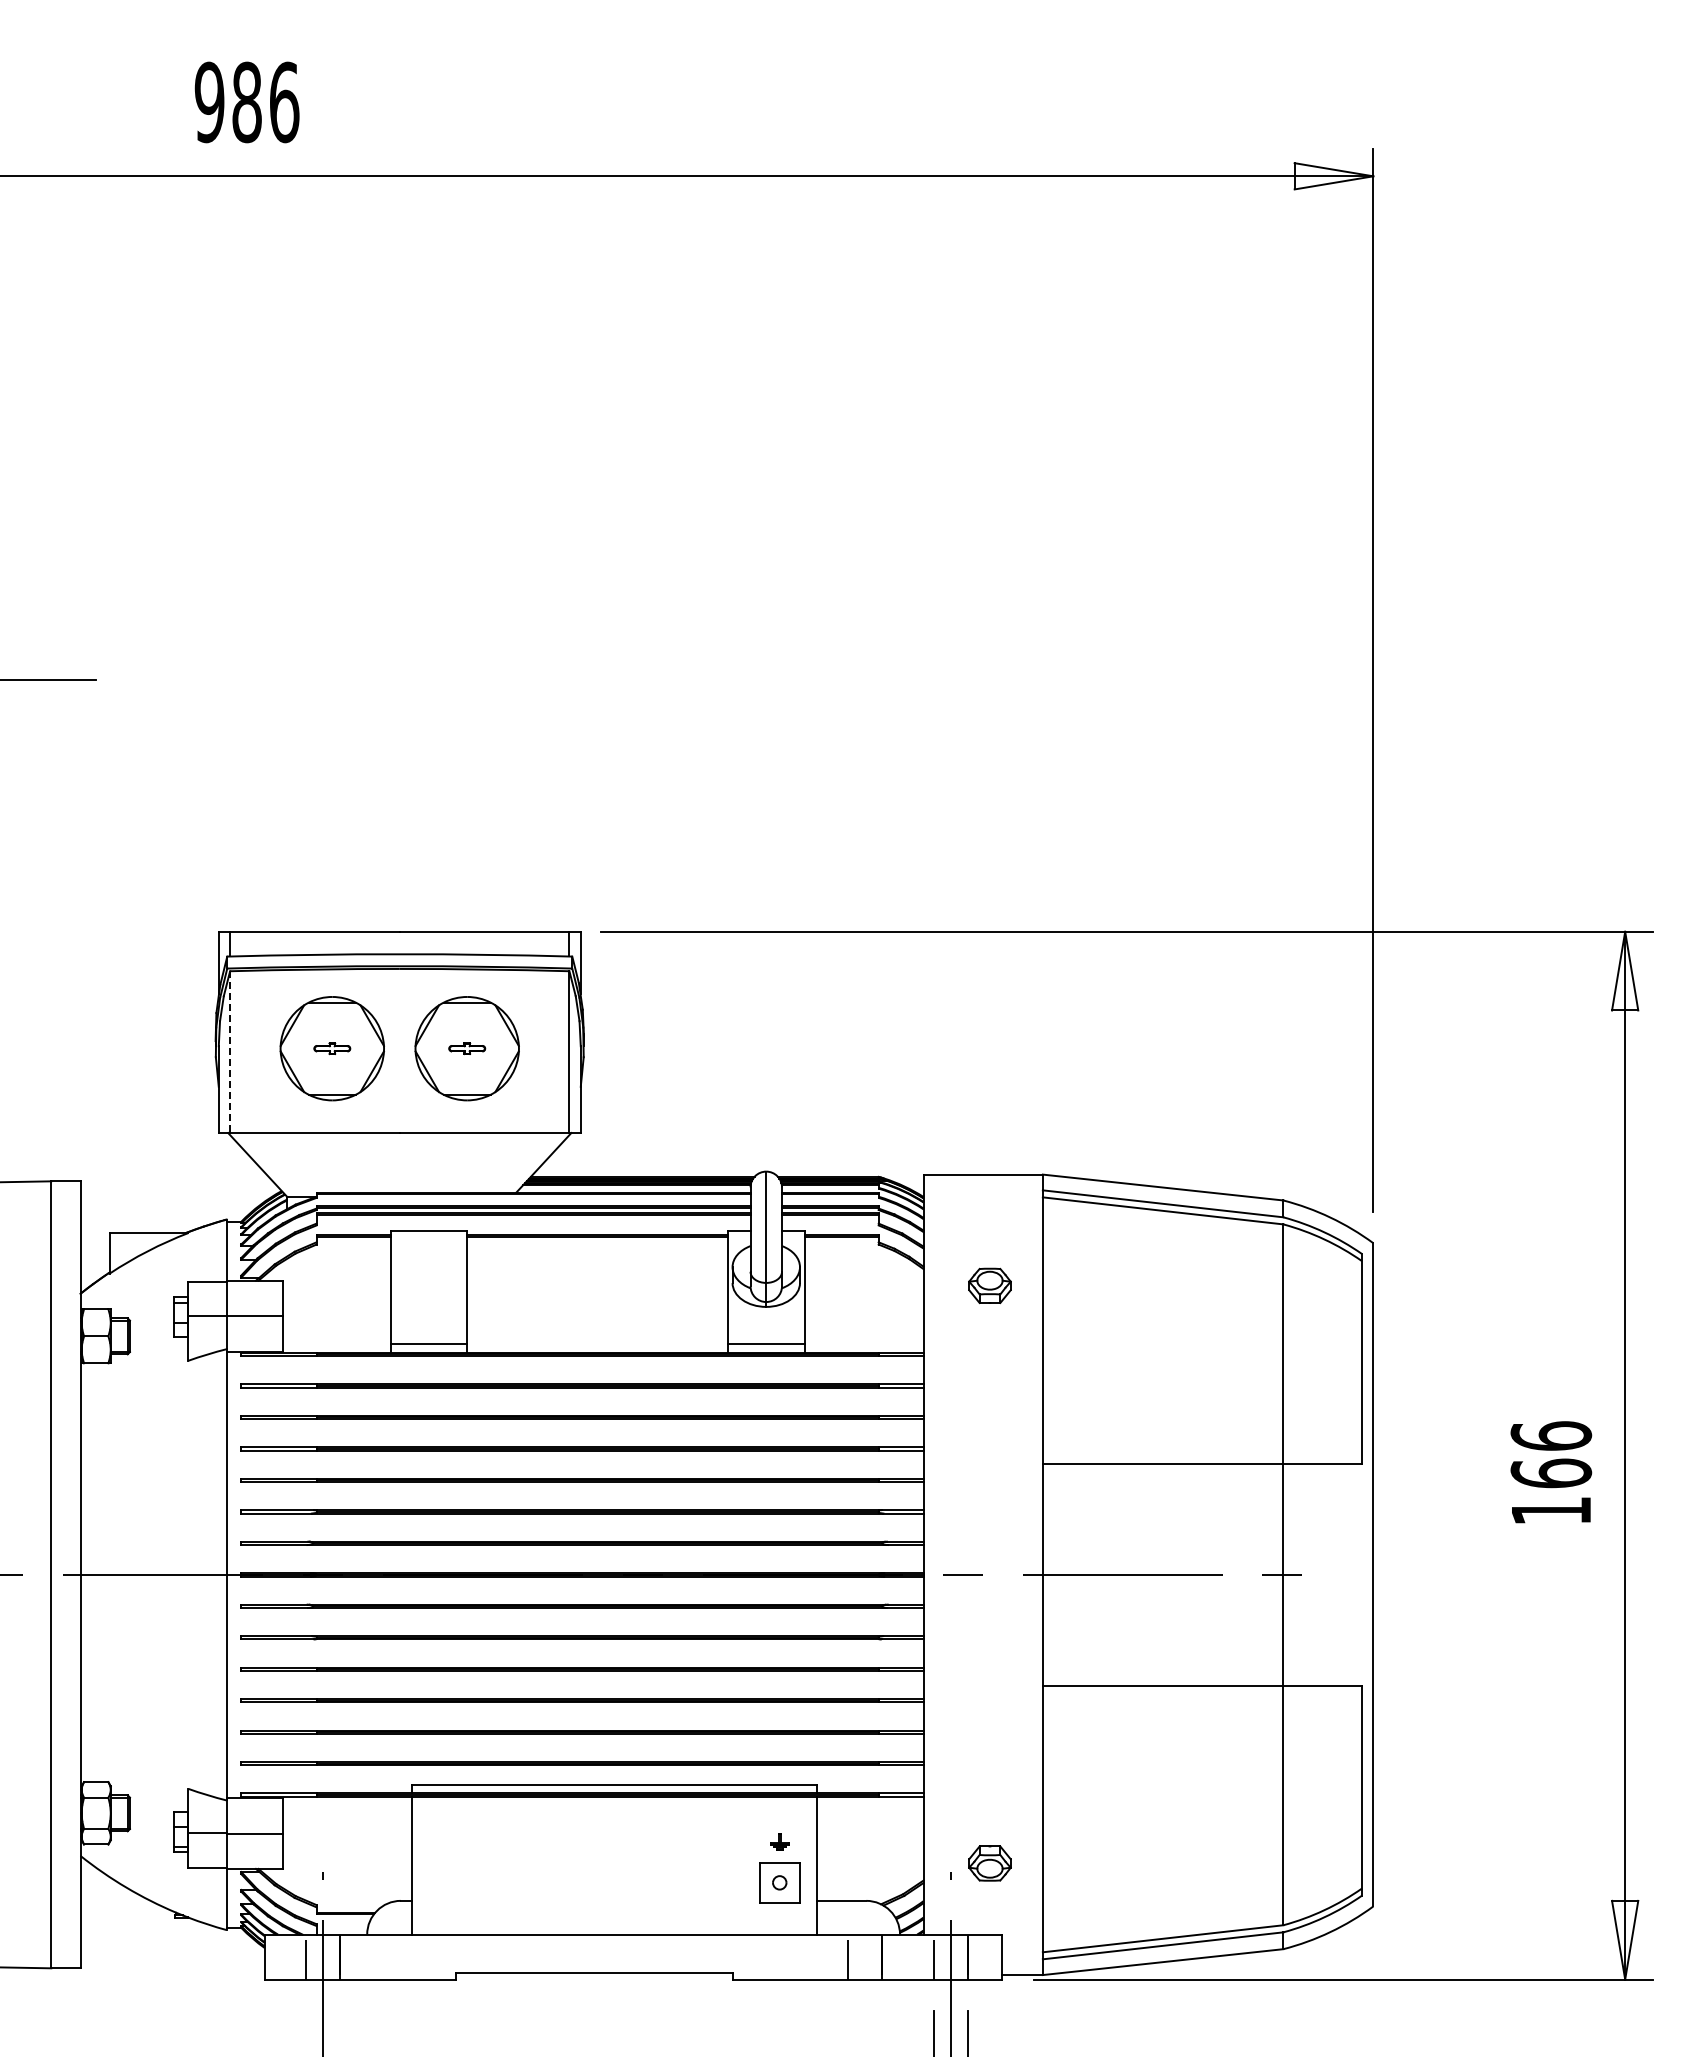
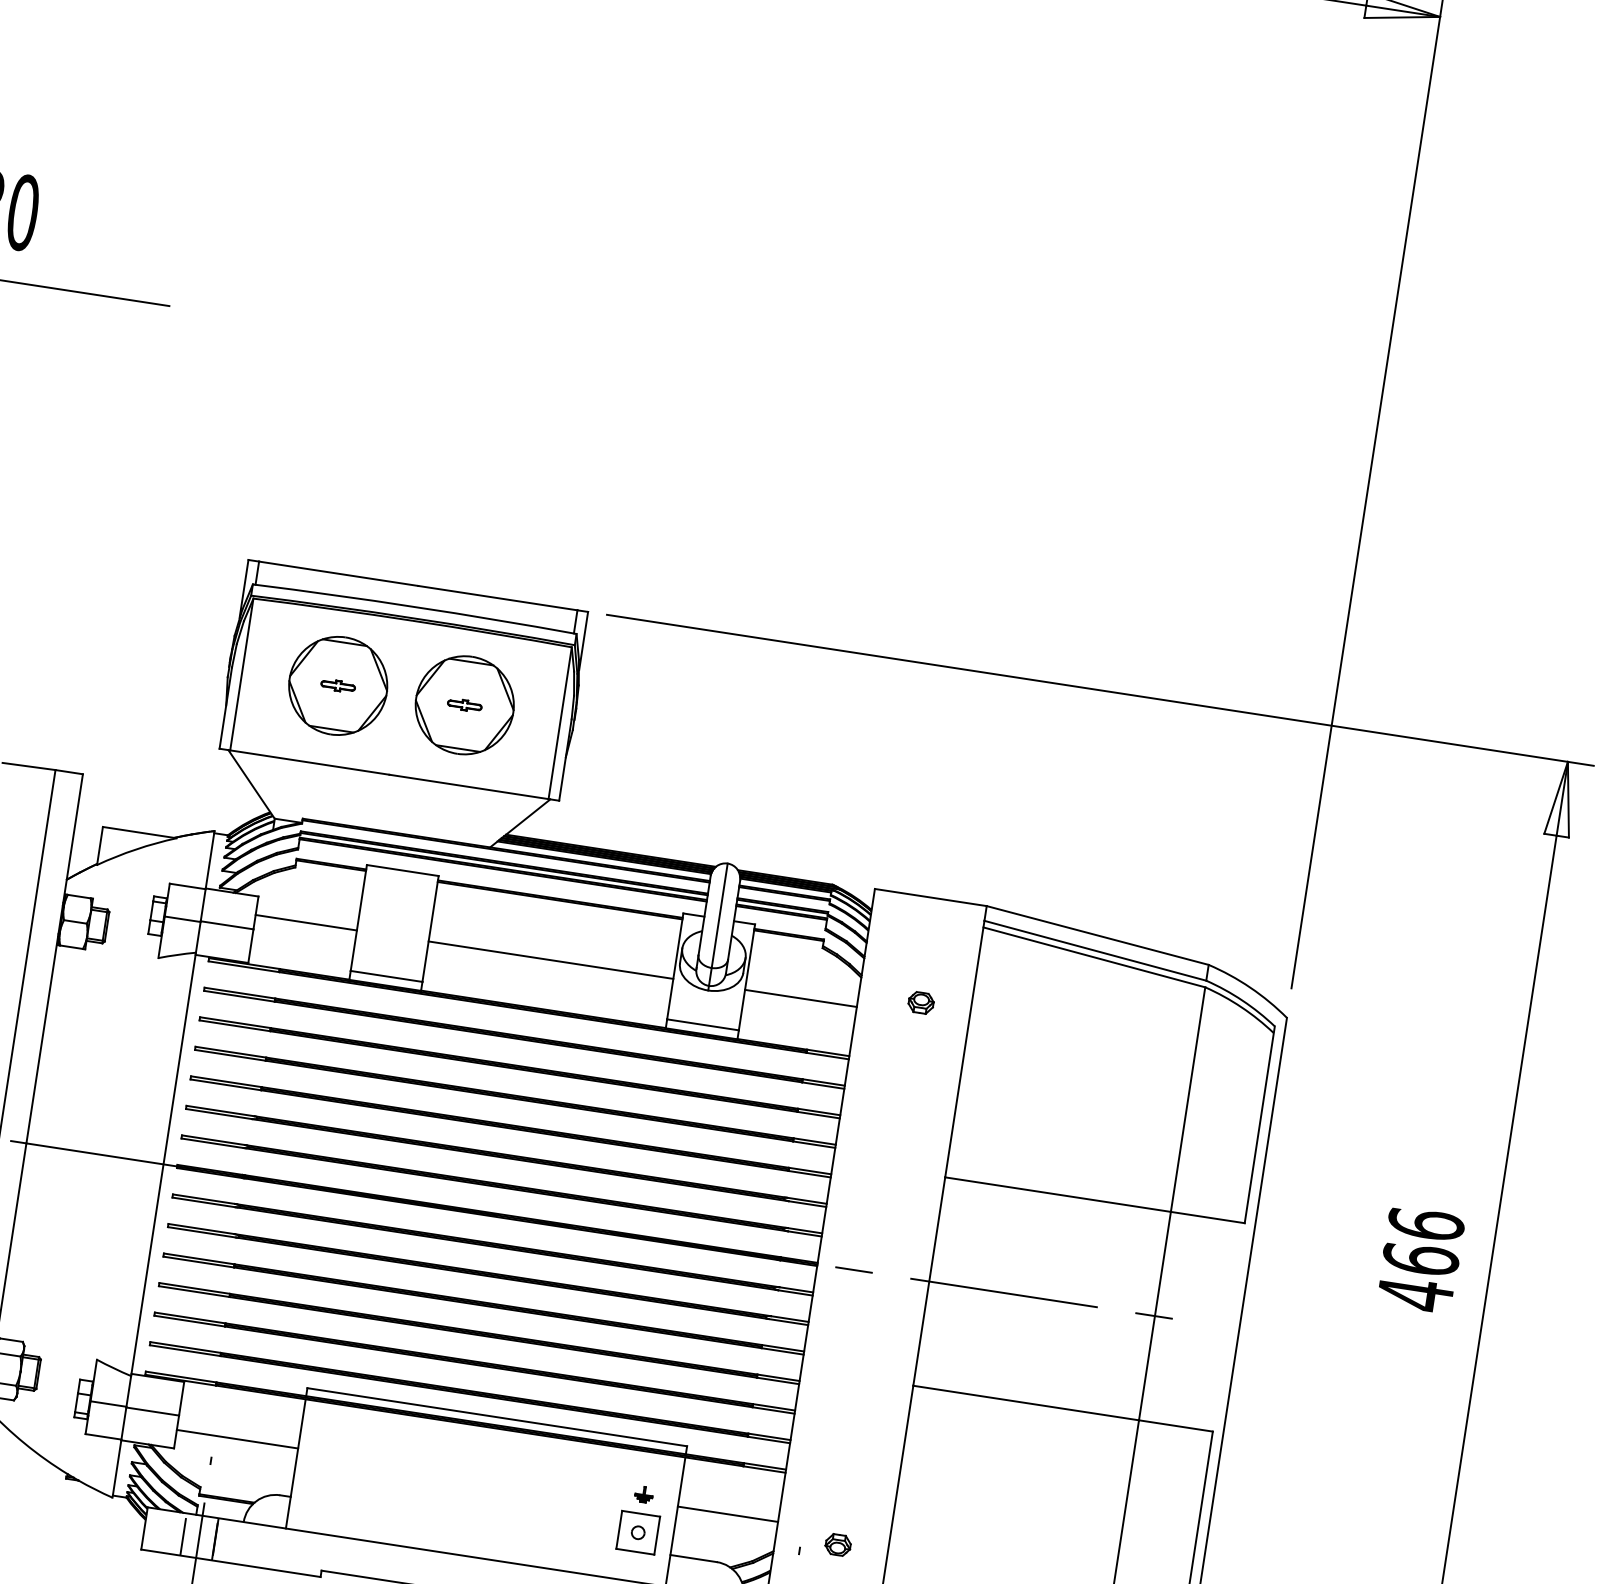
line: (230, 1052) -> (242, 674), dashed -> solid
part: (989, 1285) -> (920, 1002), size x0.62
line: (336, 1300) -> (305, 922), added
line: (597, 1300) -> (550, 960), added
line: (863, 1300) -> (800, 998), added
text: (1551, 1510) -> (1415, 1294), 166 -> 466
line: (347, 1849) -> (237, 1439), added
line: (869, 1849) -> (727, 1514), added
part: (989, 1863) -> (837, 1544), size x0.62

